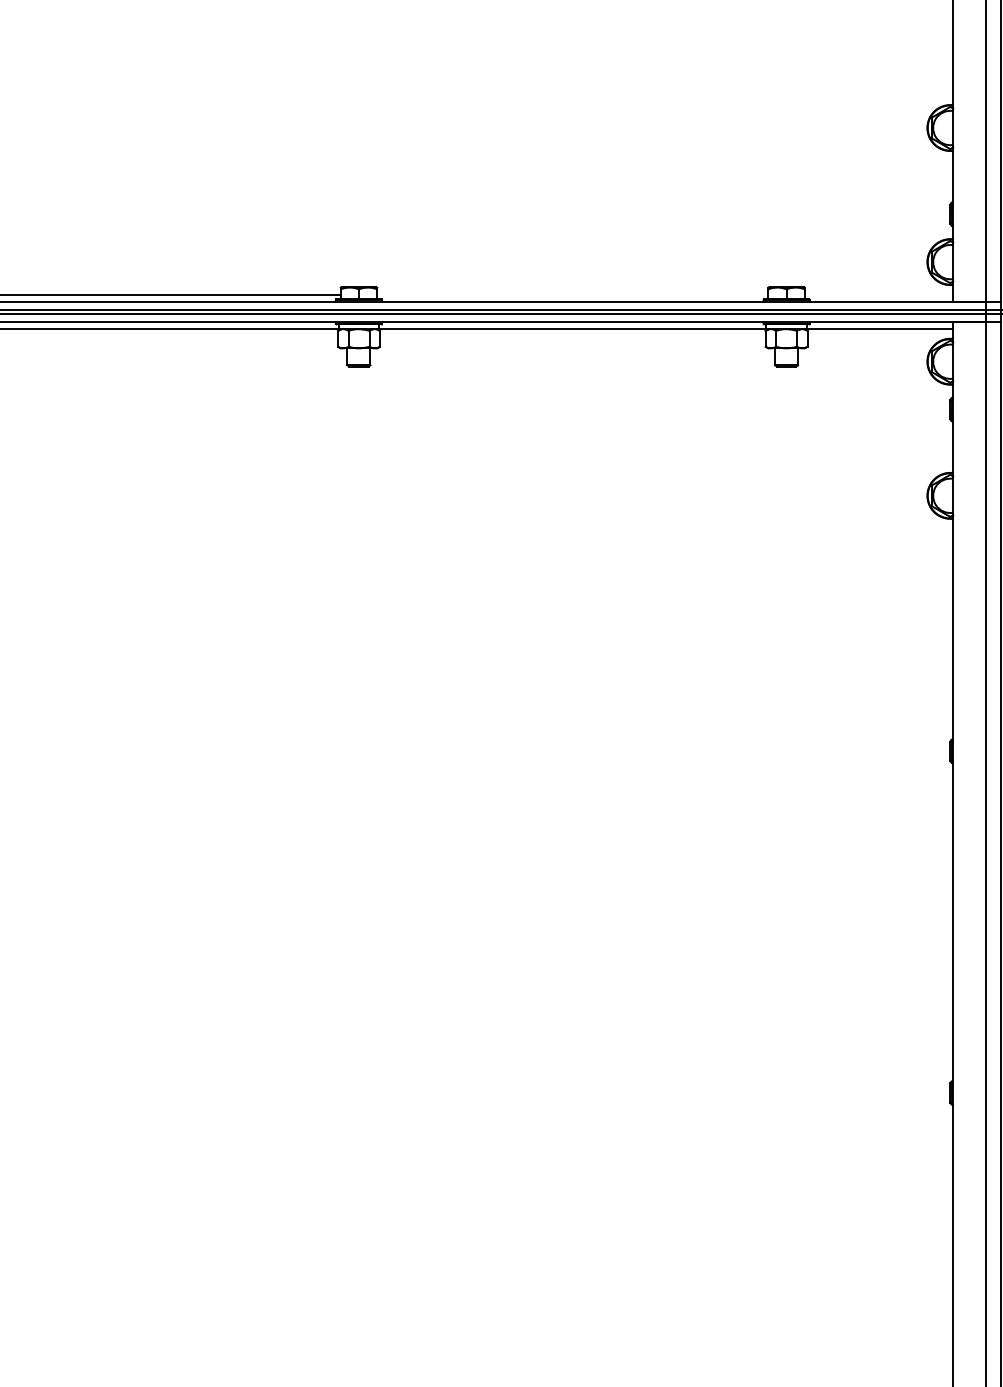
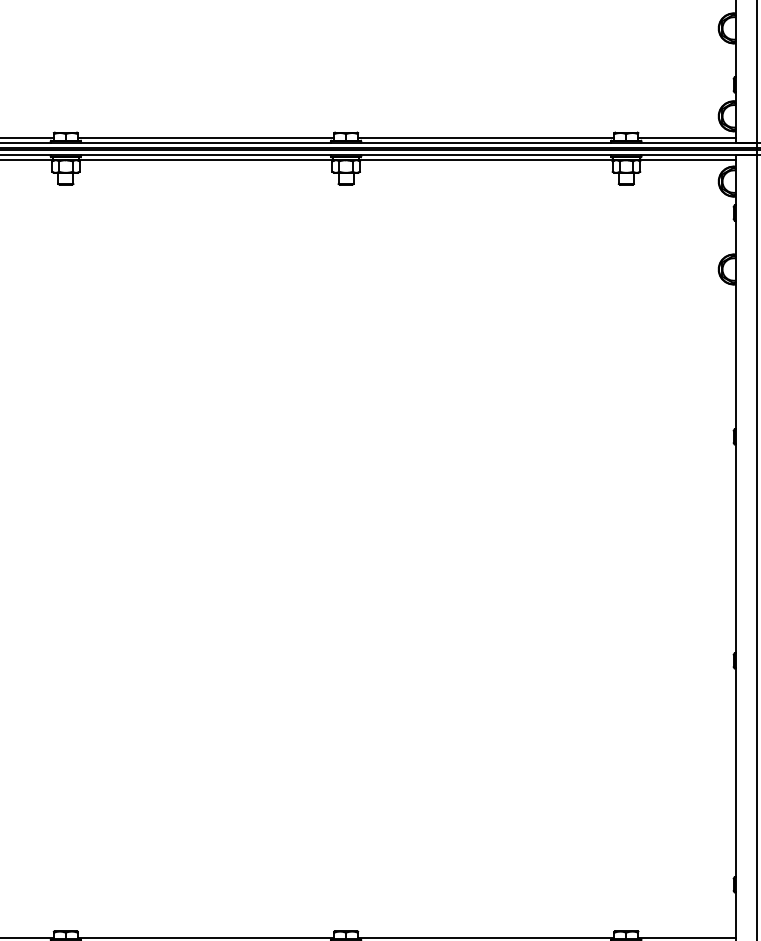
line: (573, 294) -> (486, 137), added
line: (878, 294) -> (686, 137), added

